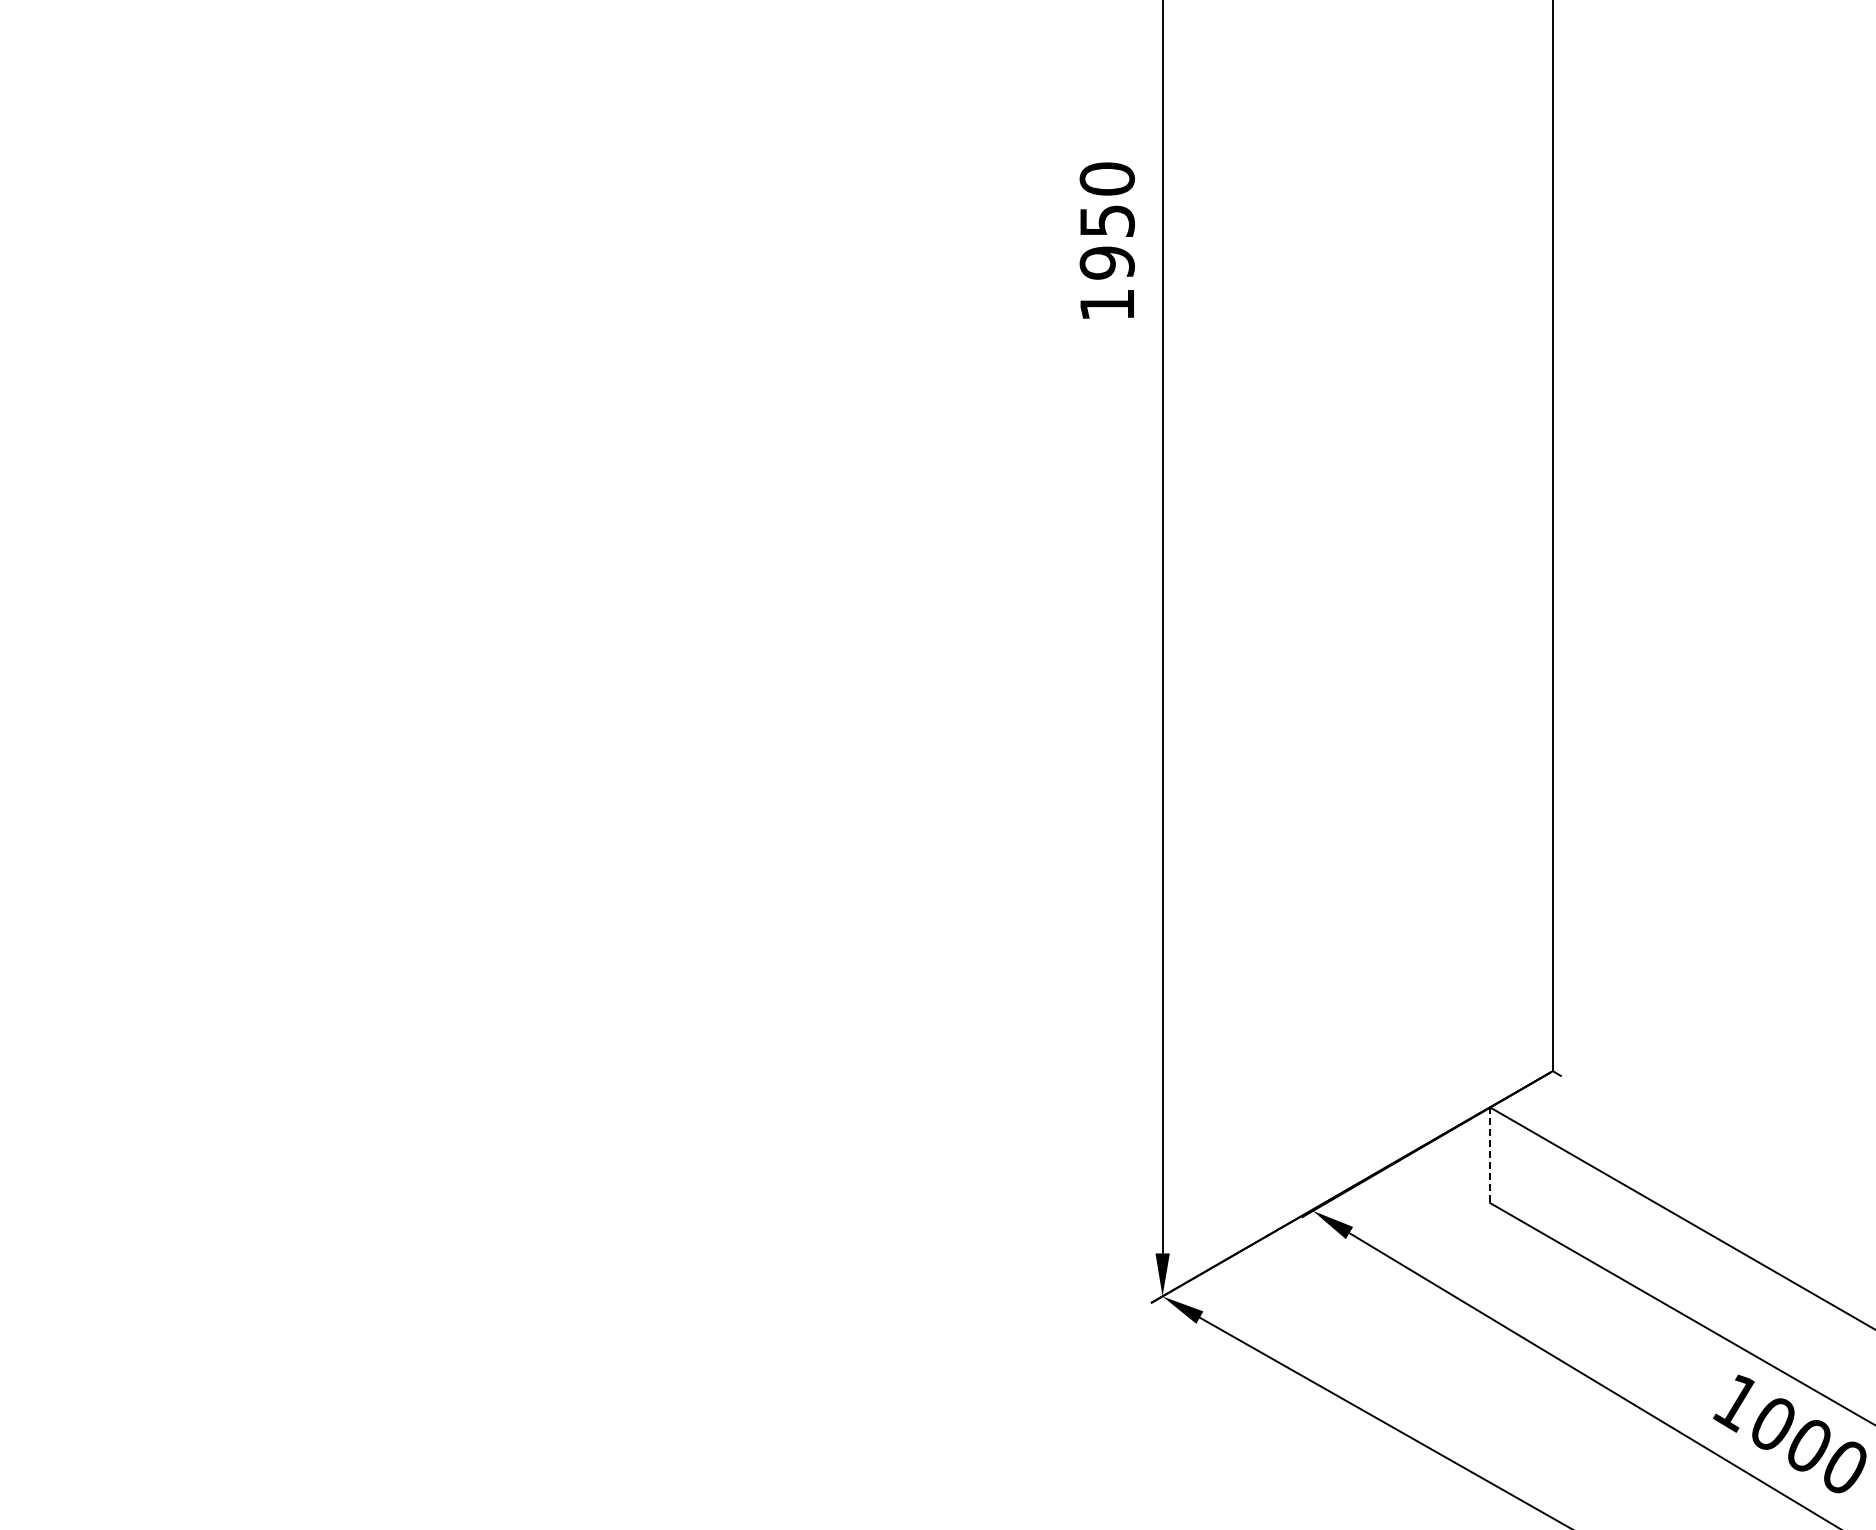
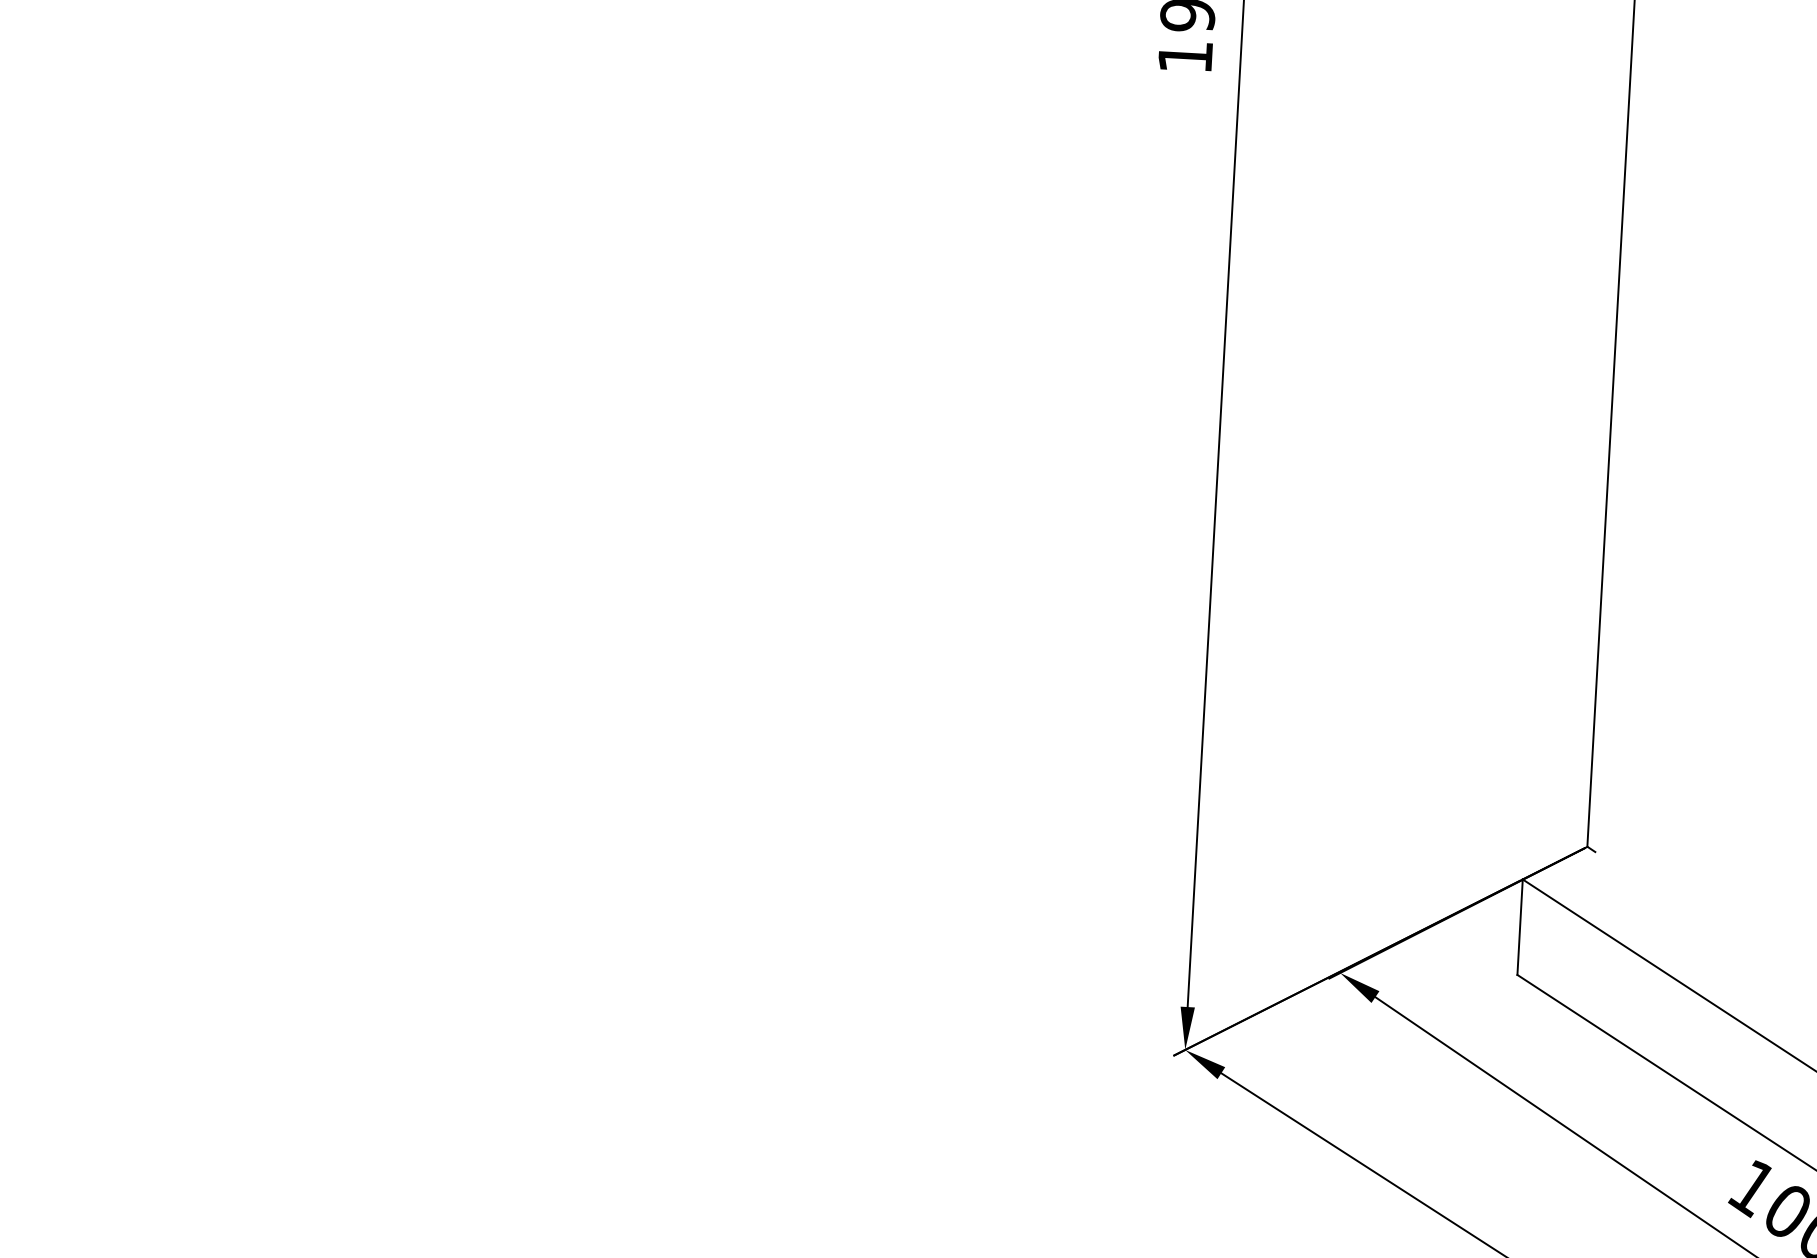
line: (1490, 1155) -> (1520, 927), dashed -> solid

